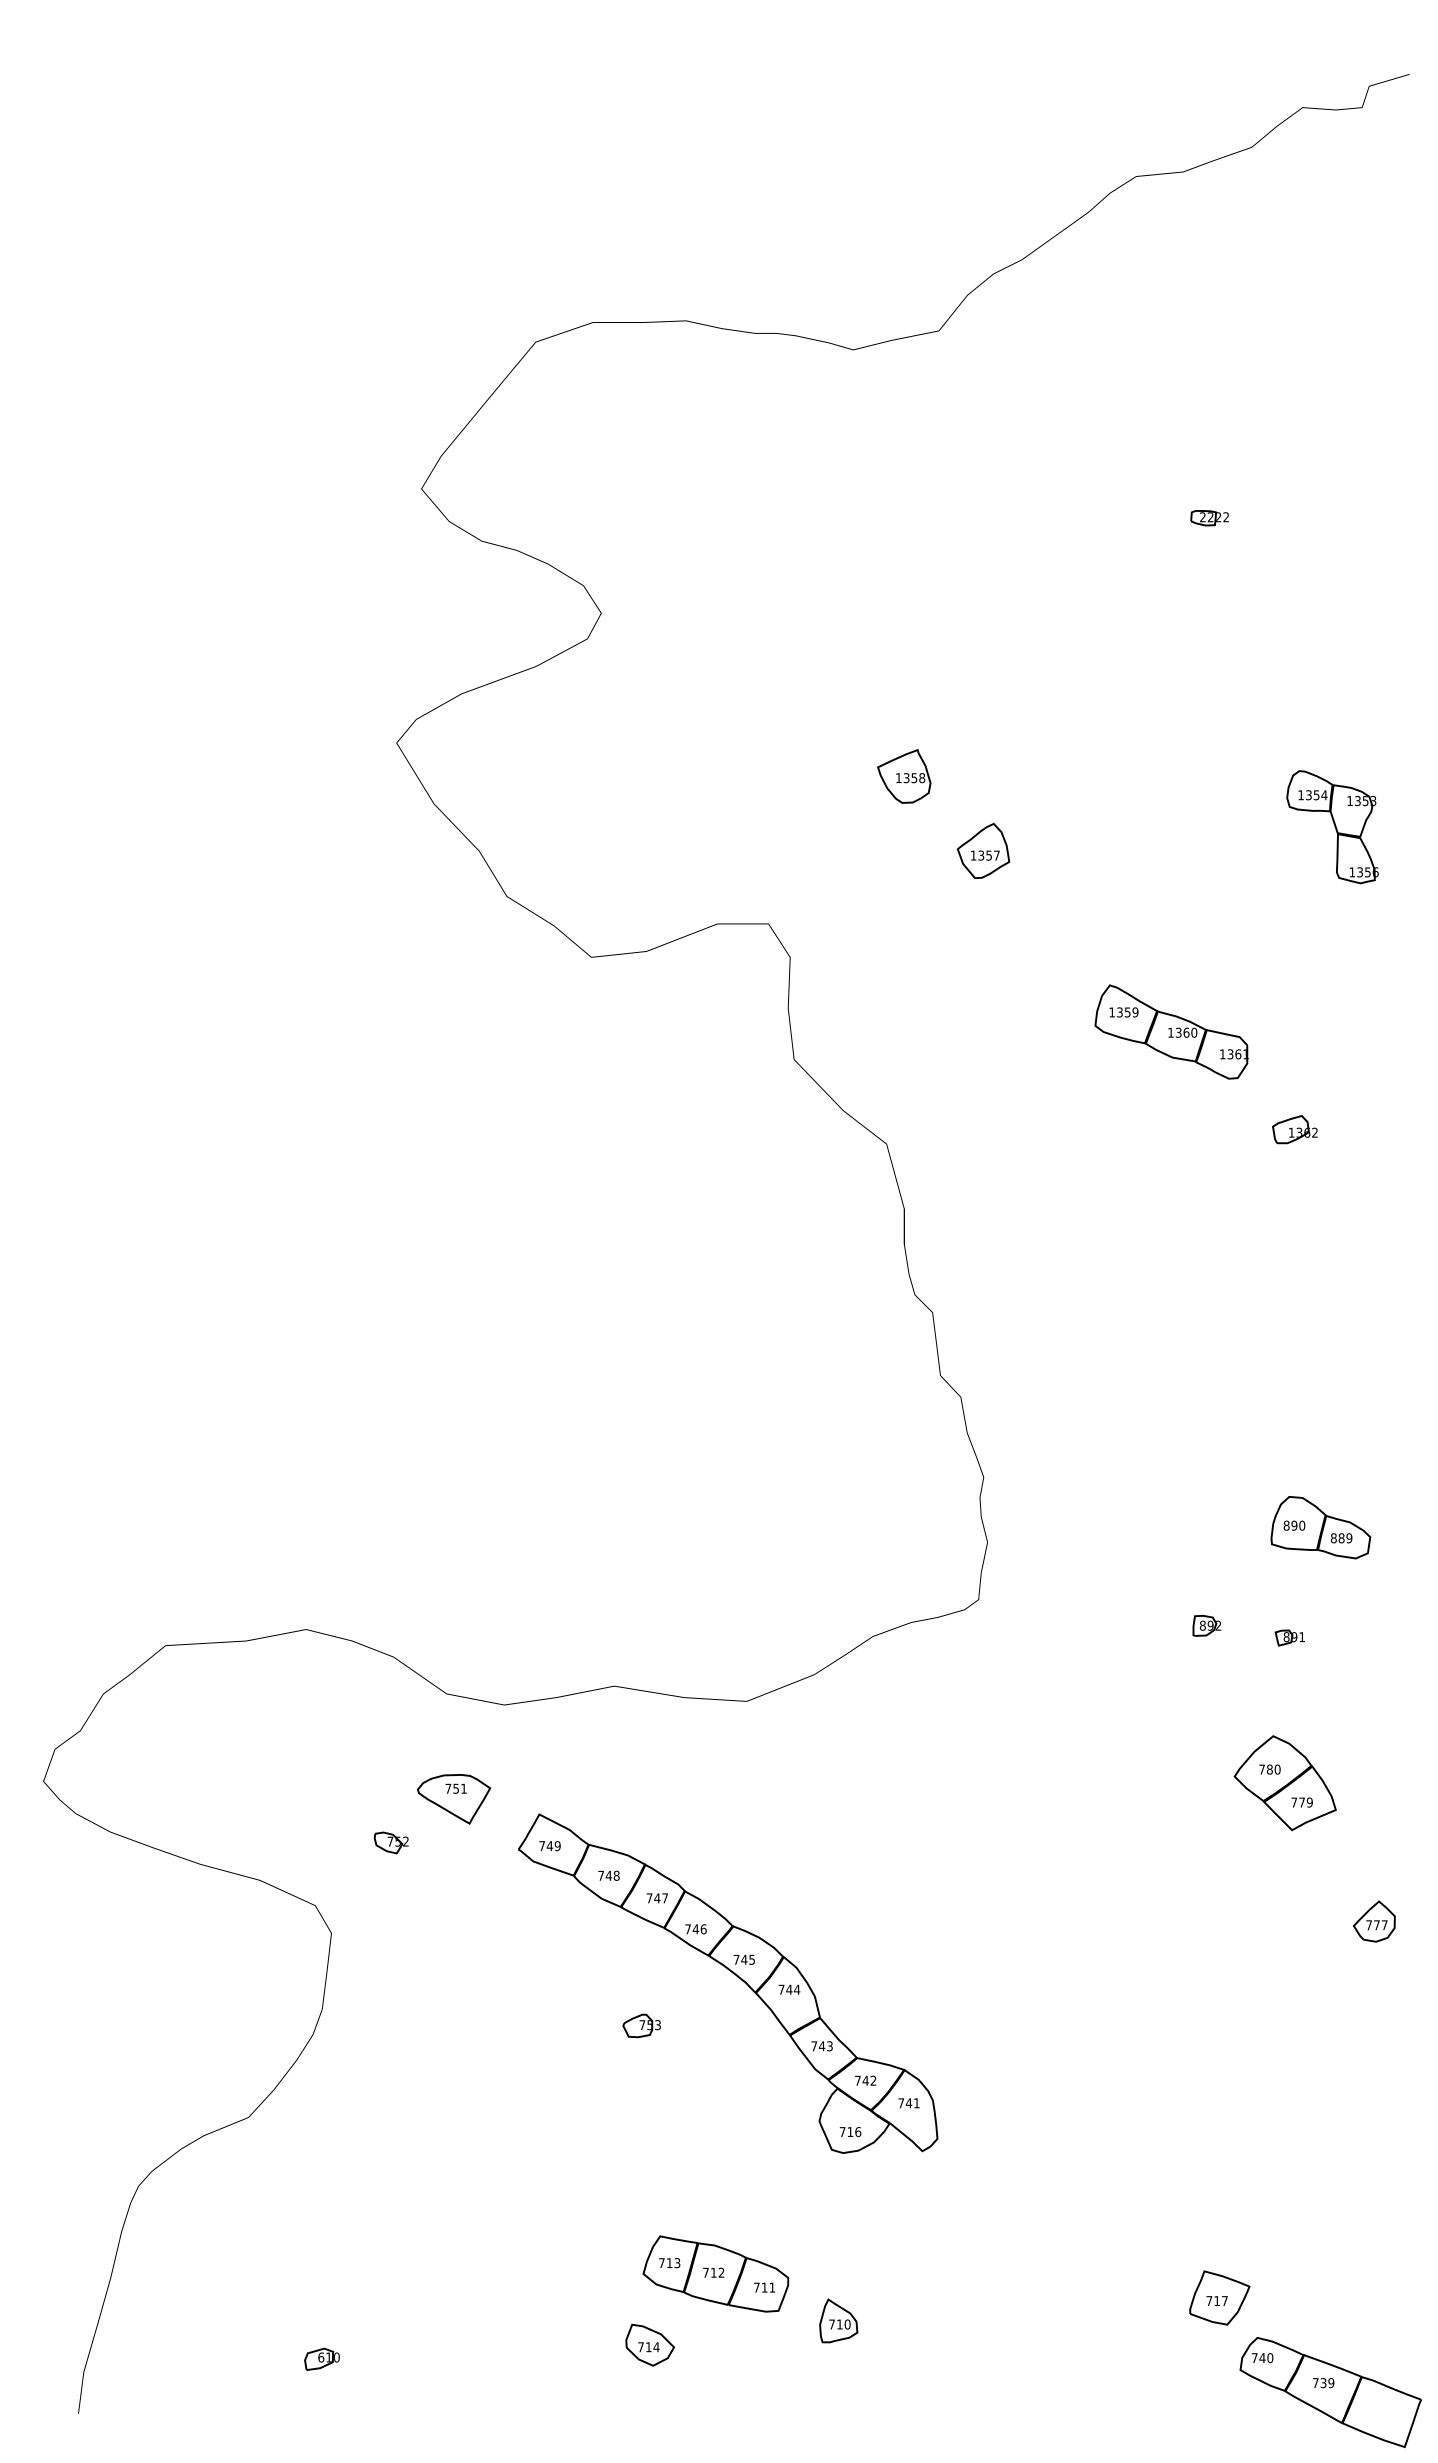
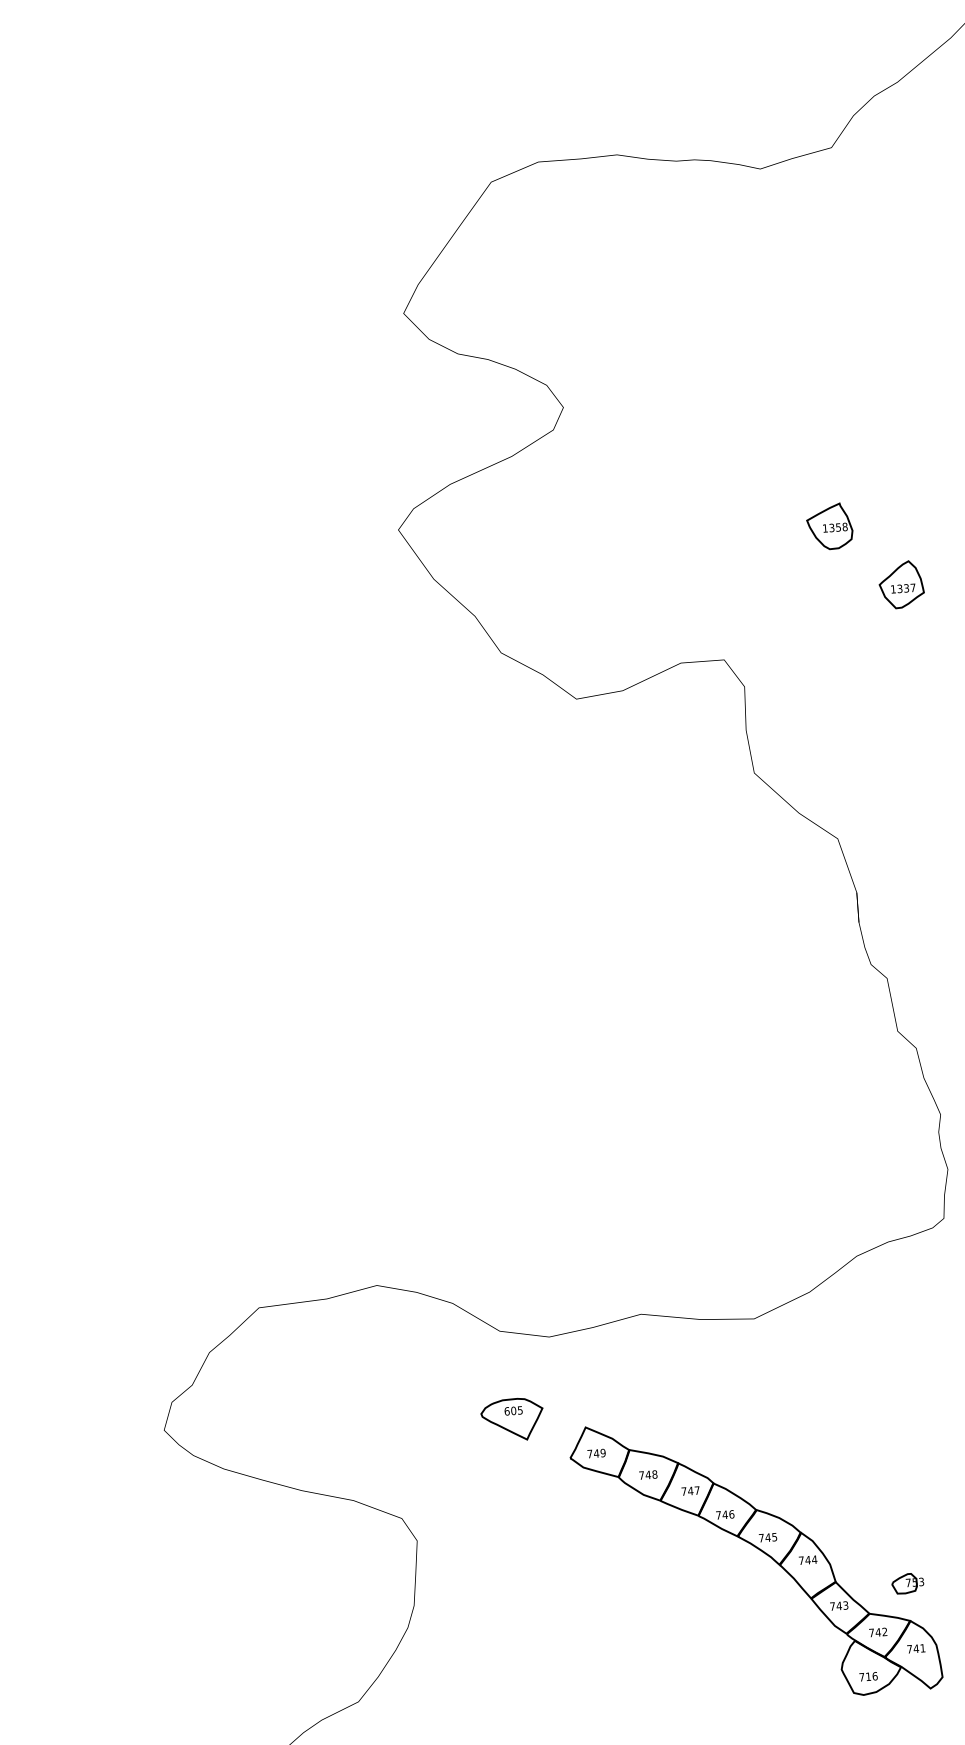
text: (988, 854) -> (905, 587), 1357 -> 1337
text: (455, 1788) -> (513, 1410), 751 -> 605
part: (390, 1842) -> (461, 1460), removed
part: (641, 2025) -> (907, 1583), moved

